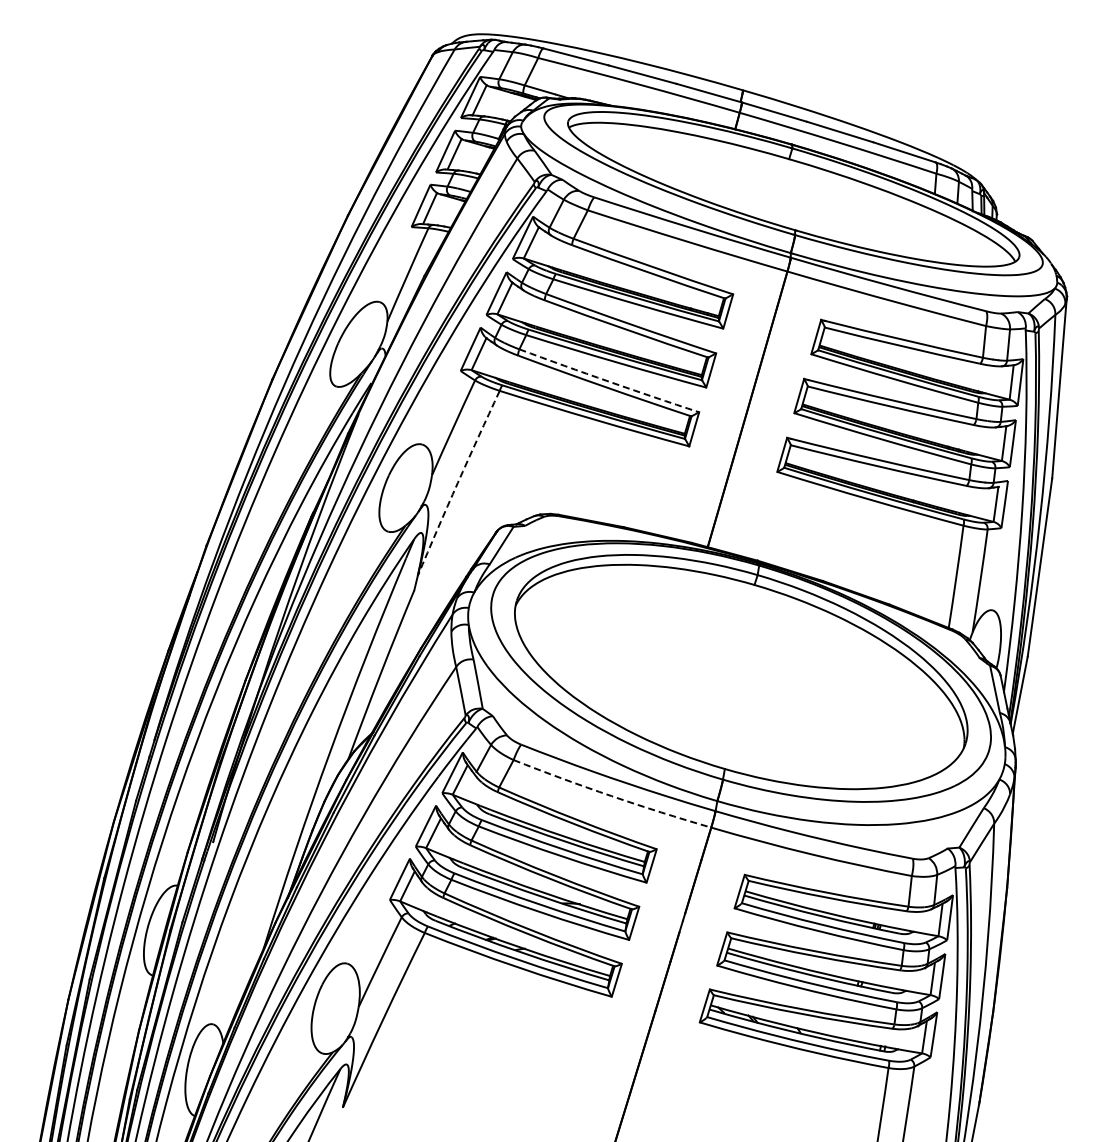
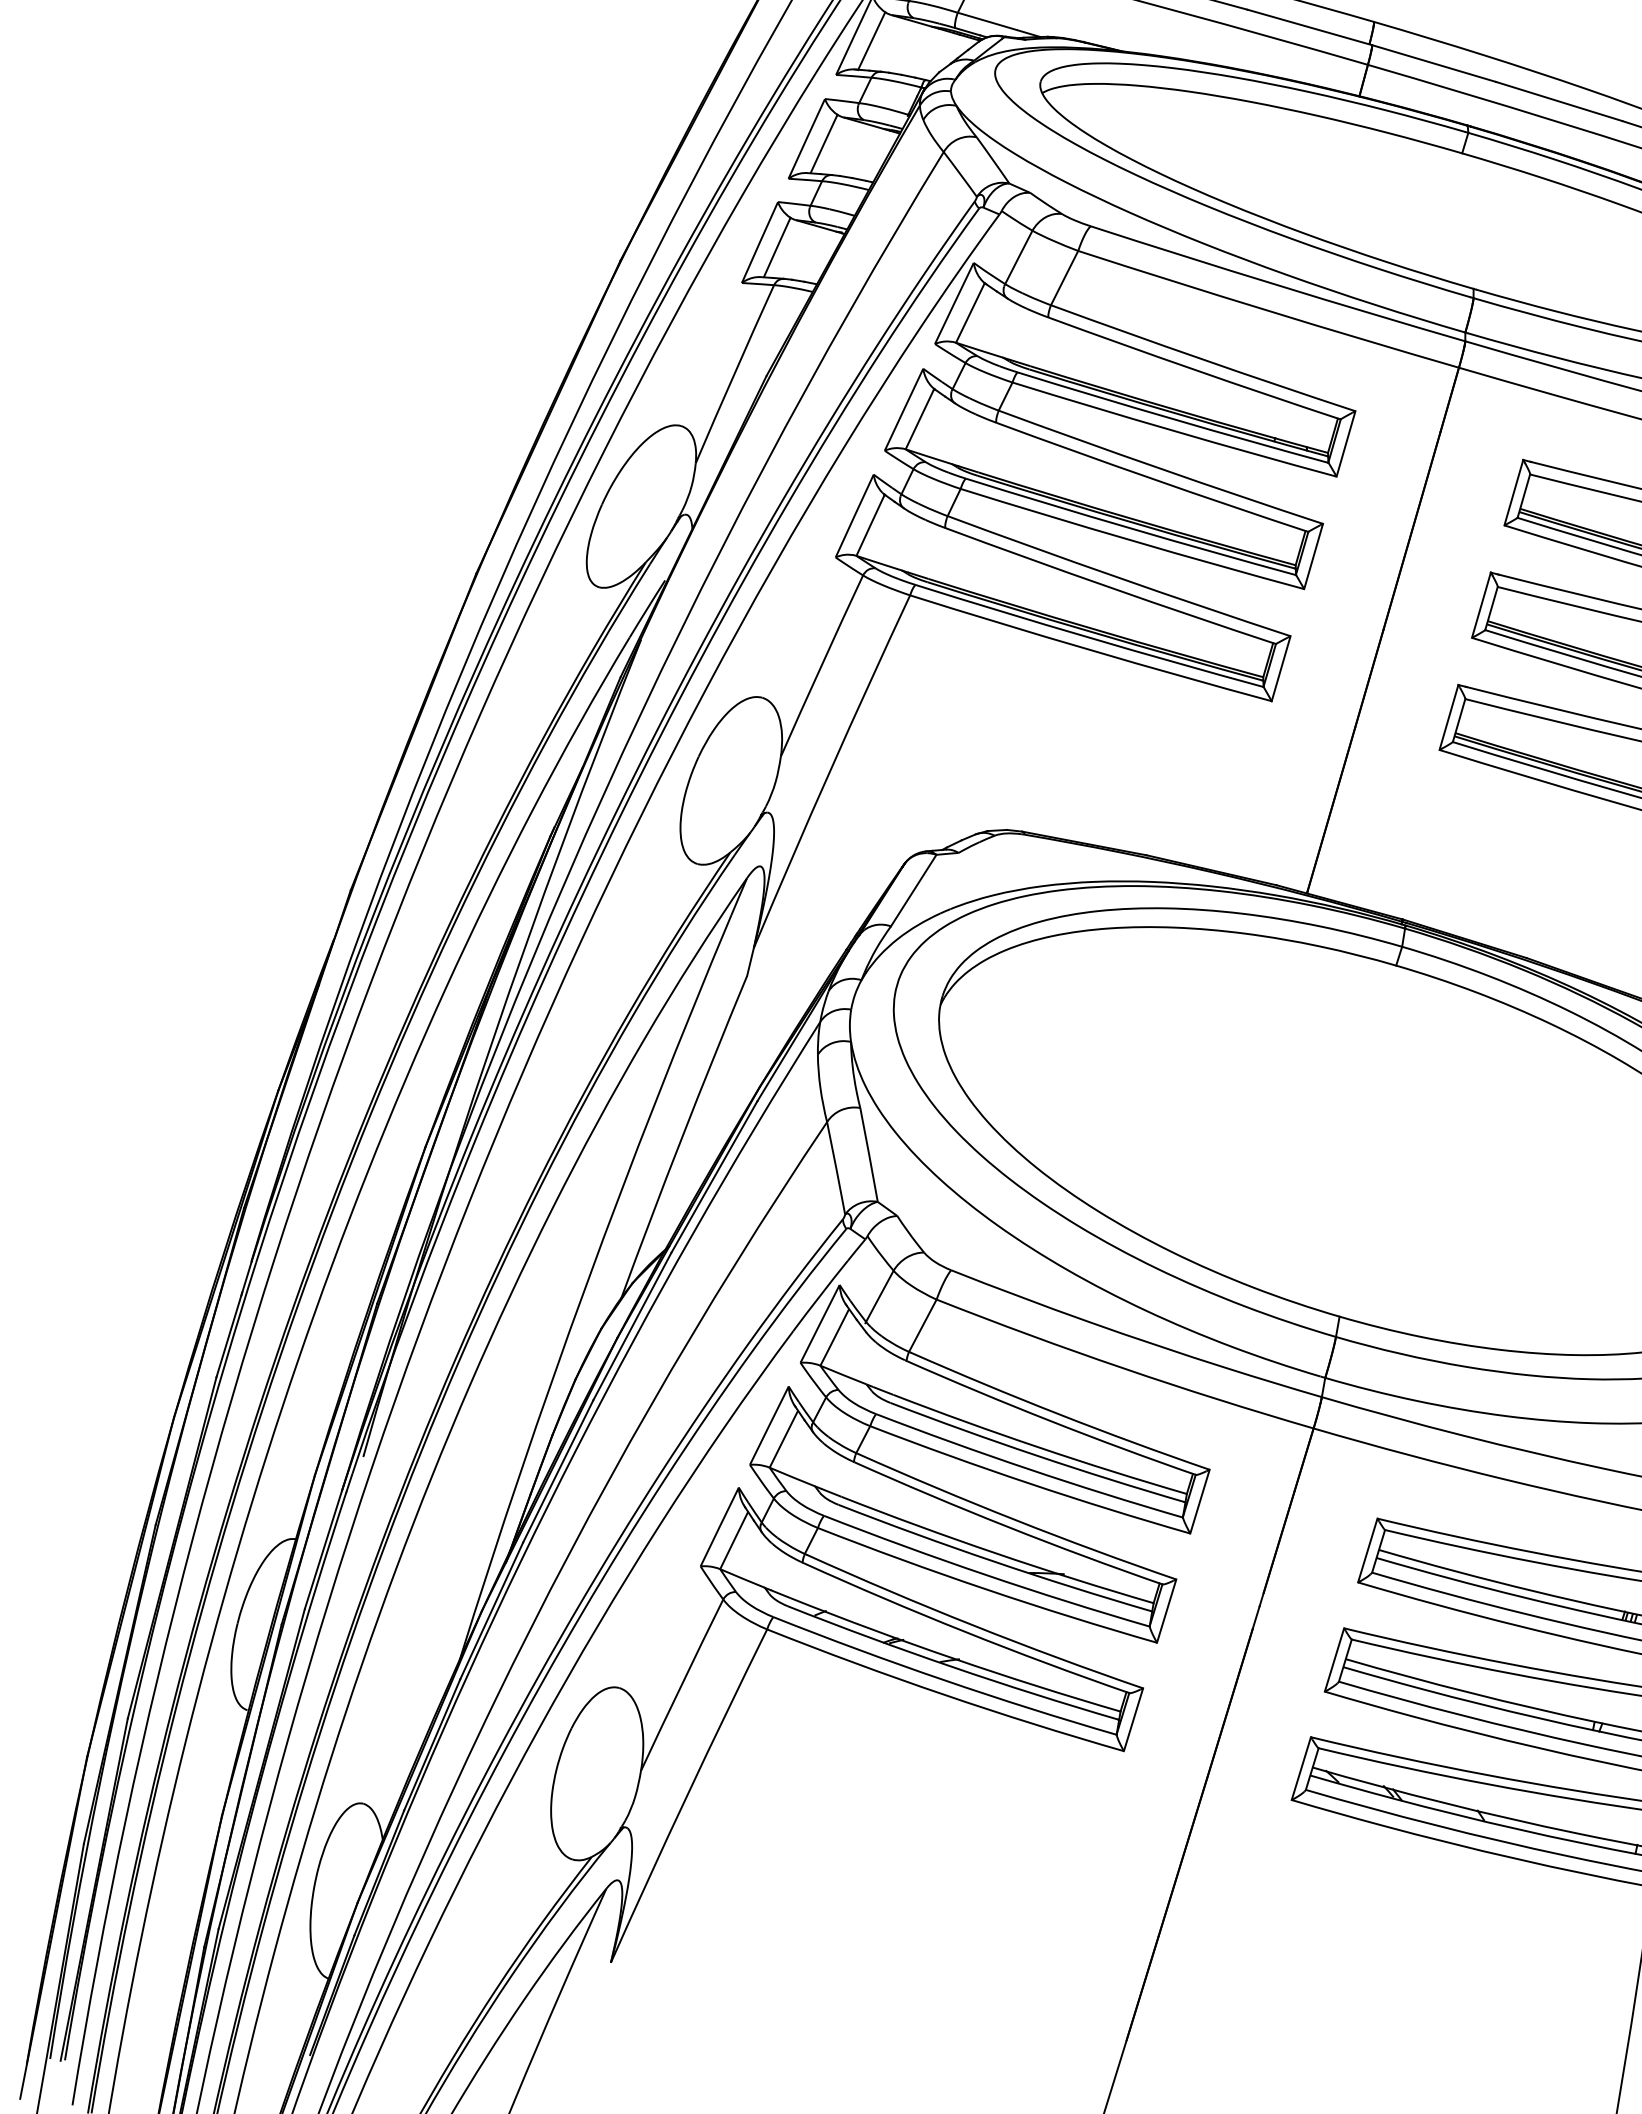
arc: (609, 381) -> (1119, 577), dashed -> solid
arc: (457, 482) -> (829, 770), dashed -> solid
arc: (611, 796) -> (1123, 1369), dashed -> solid

